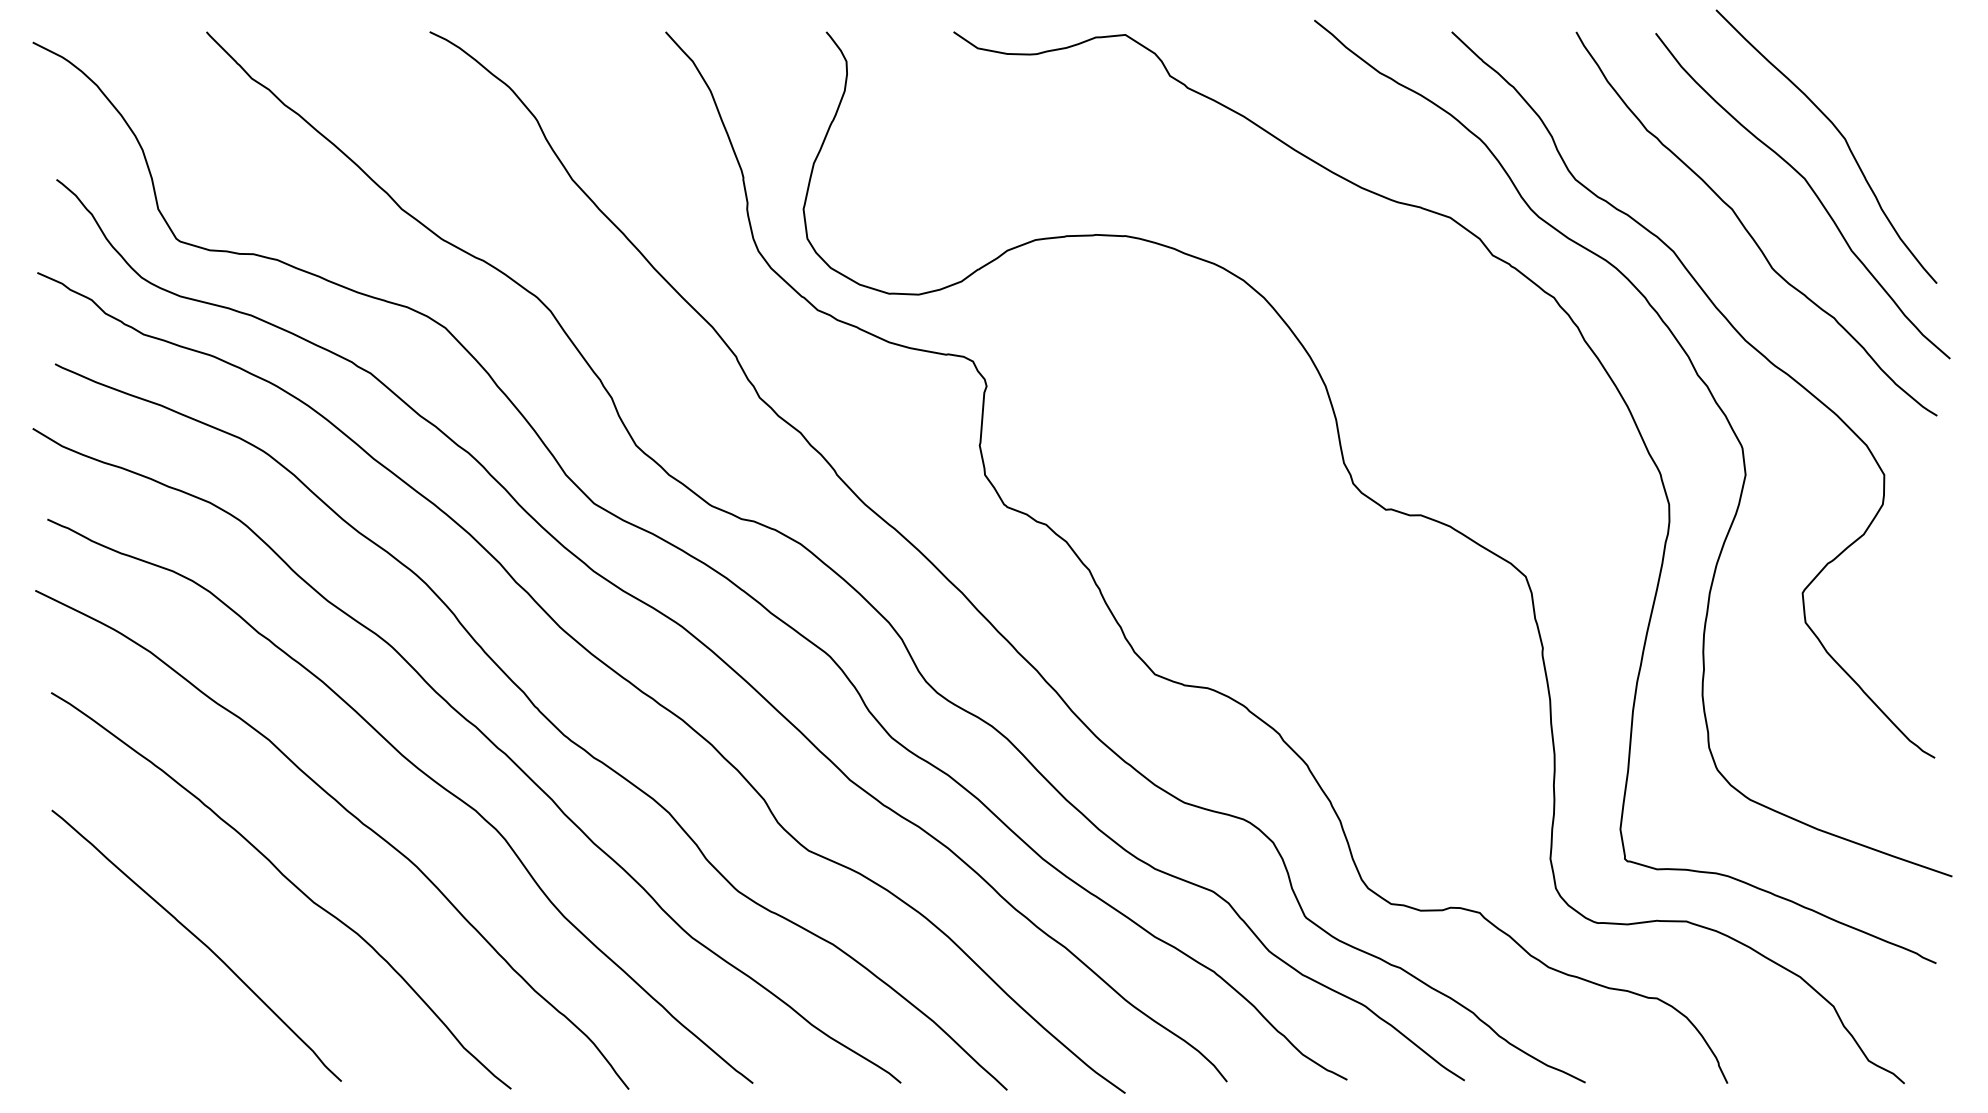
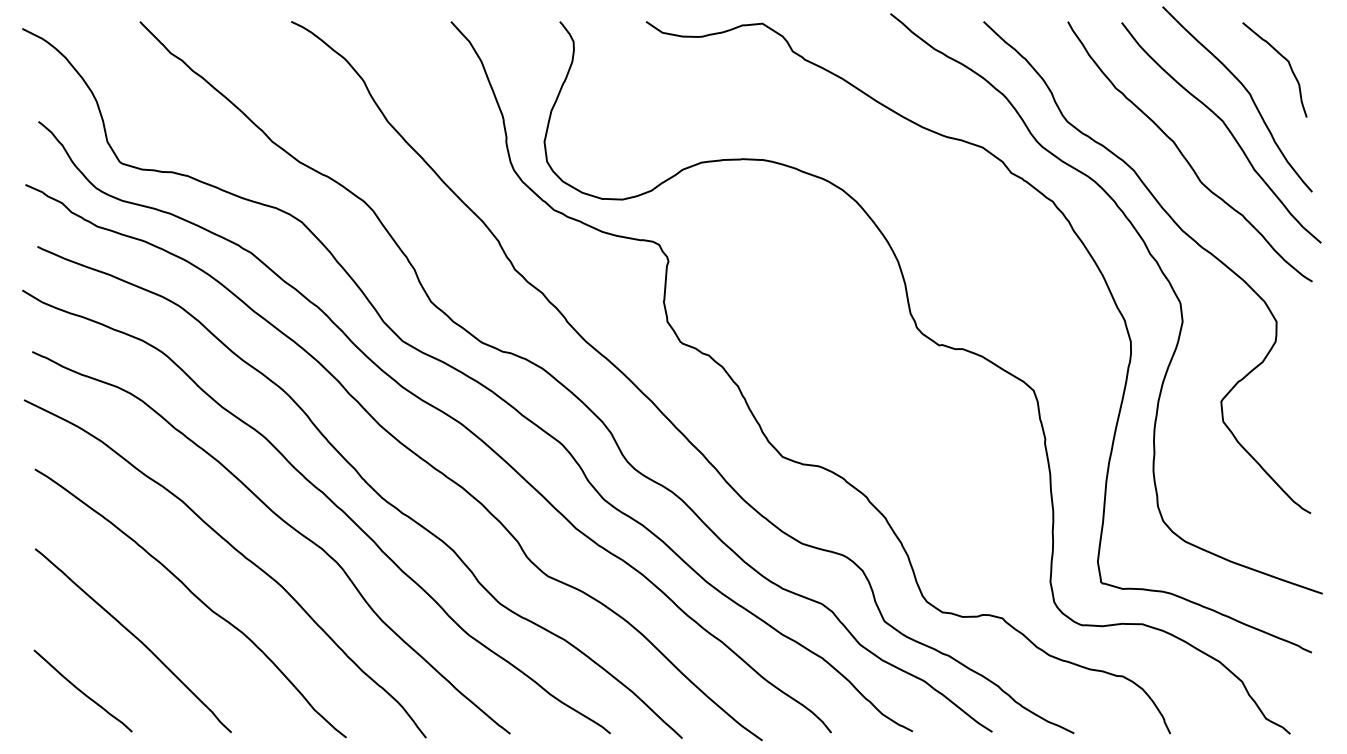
curve: (1895, 87) -> (1284, 59), added
curve: (120, 1019) -> (81, 690), added

